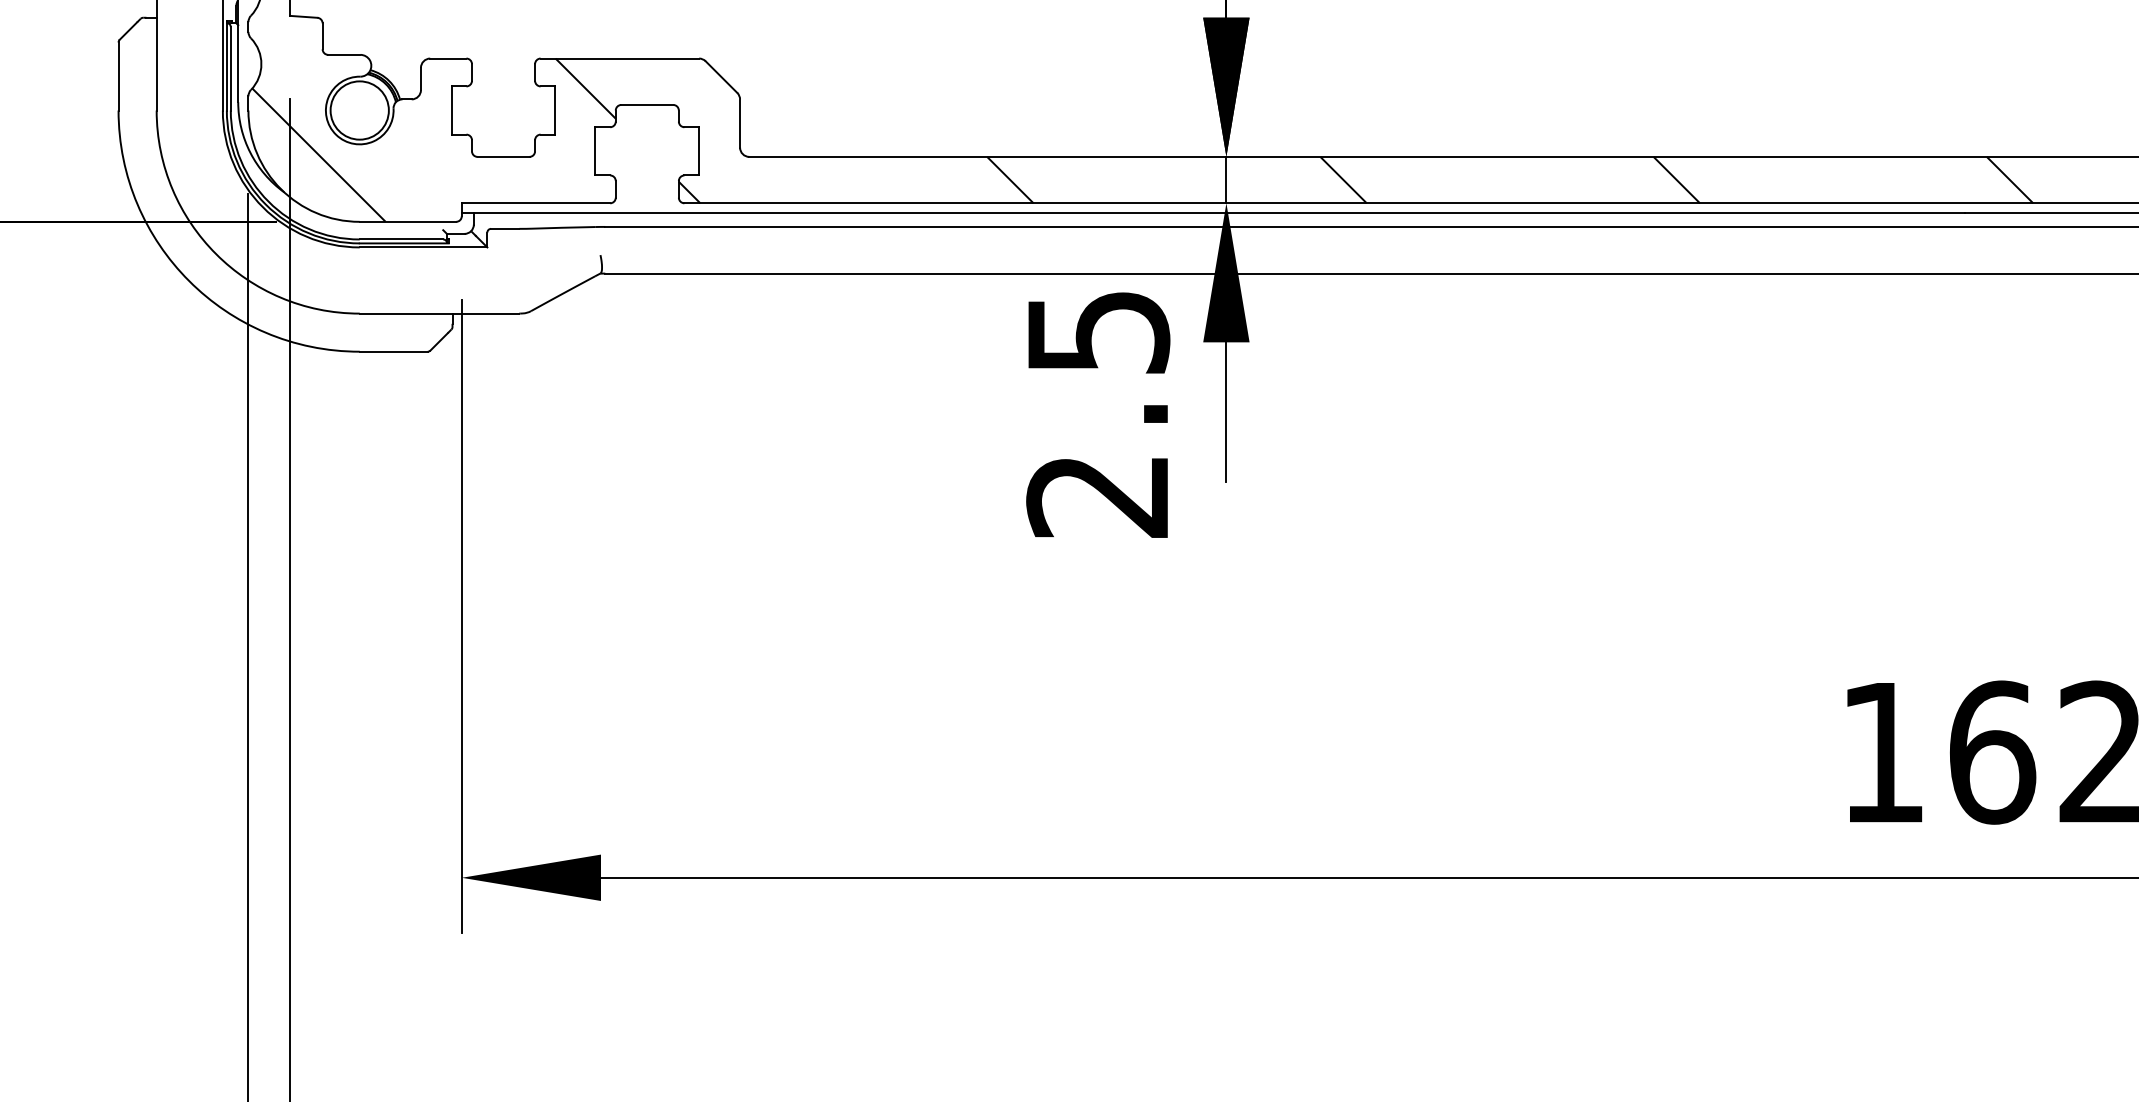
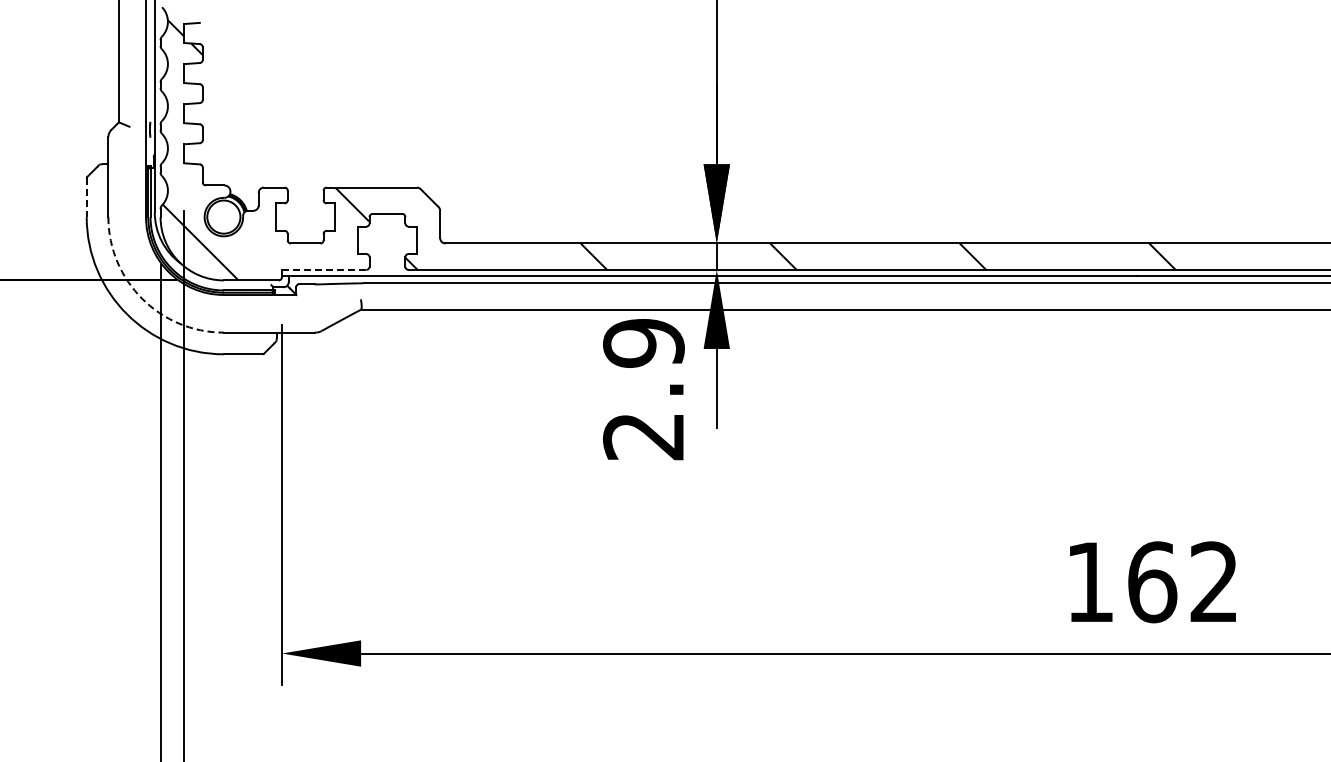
line: (118, 77) -> (86, 198), solid -> dashed
line: (536, 202) -> (324, 269), solid -> dashed
arc: (216, 253) -> (142, 298), solid -> dashed
text: (1097, 332) -> (643, 343), 2.5 -> 2.9

